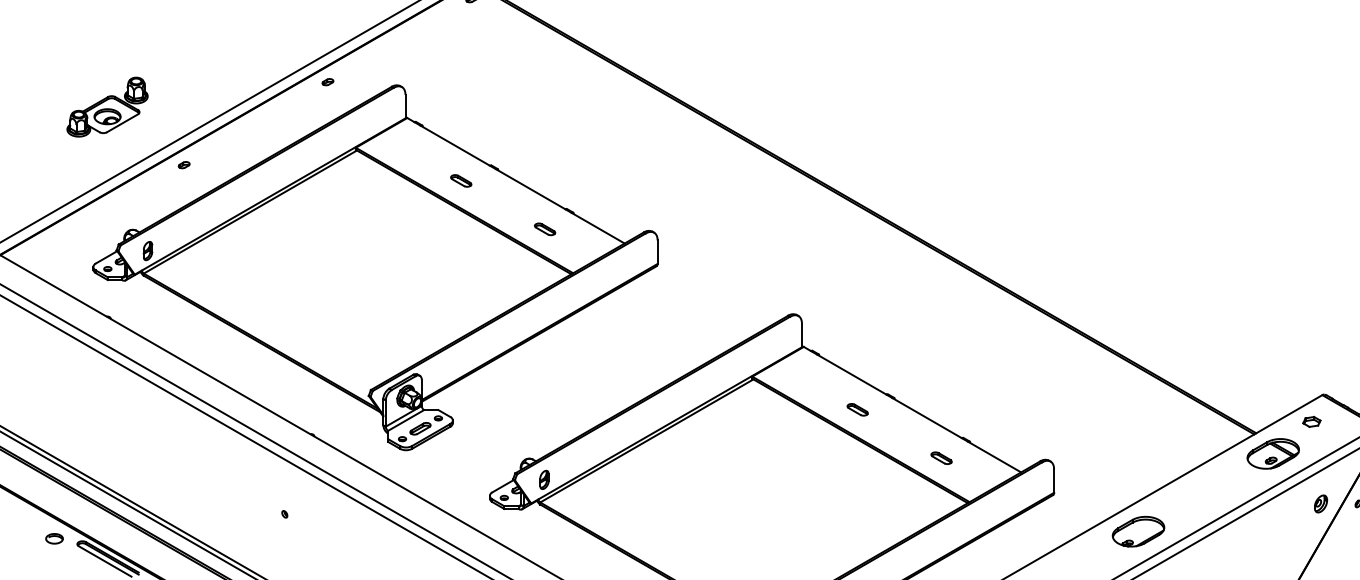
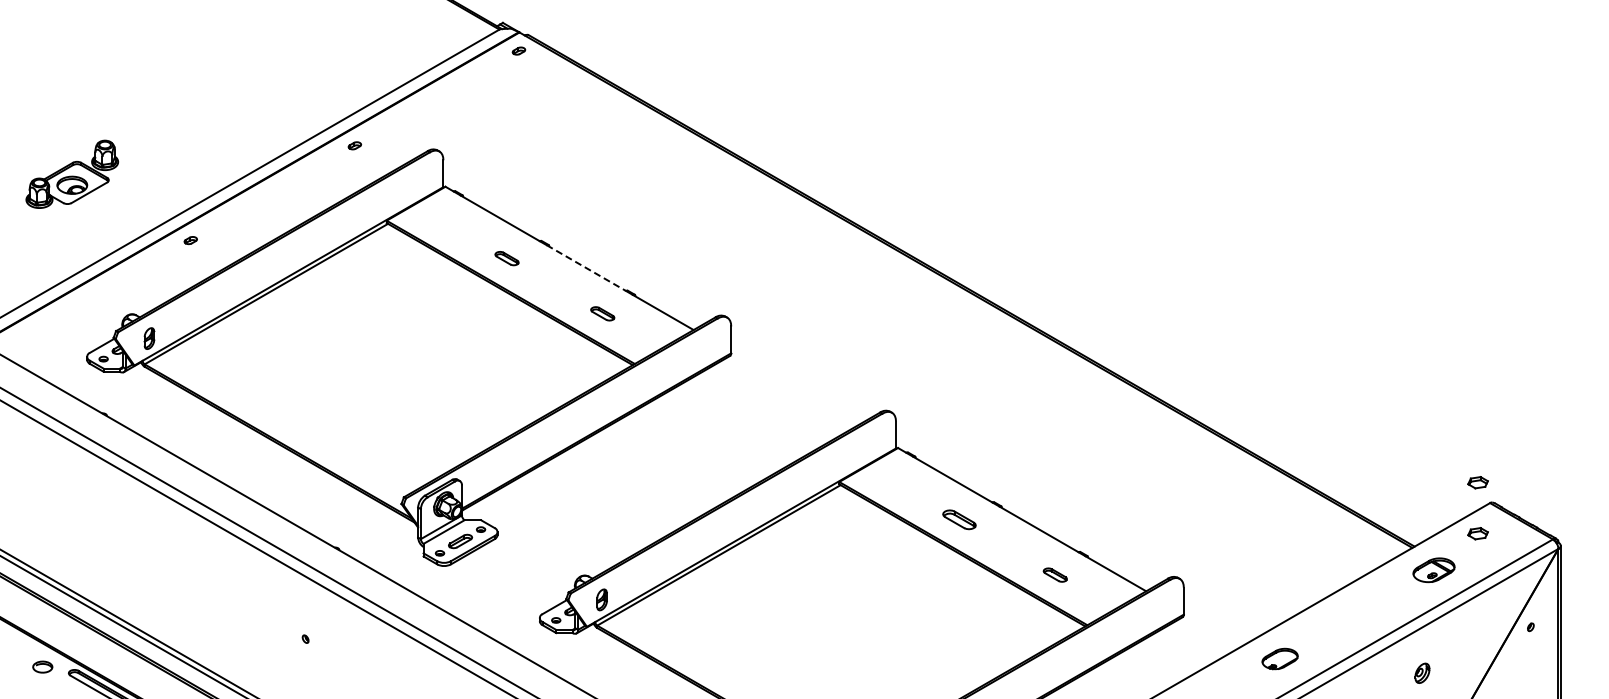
part: (107, 106) -> (72, 173), moved
line: (530, 189) -> (586, 268), solid -> dashed
part: (1311, 377) -> (1477, 482), added
part: (857, 409) -> (959, 519), size x1.4
part: (1272, 454) -> (1433, 570), size x0.7
part: (1320, 503) -> (1422, 672), moved
part: (1137, 531) -> (1279, 658), size x0.6

